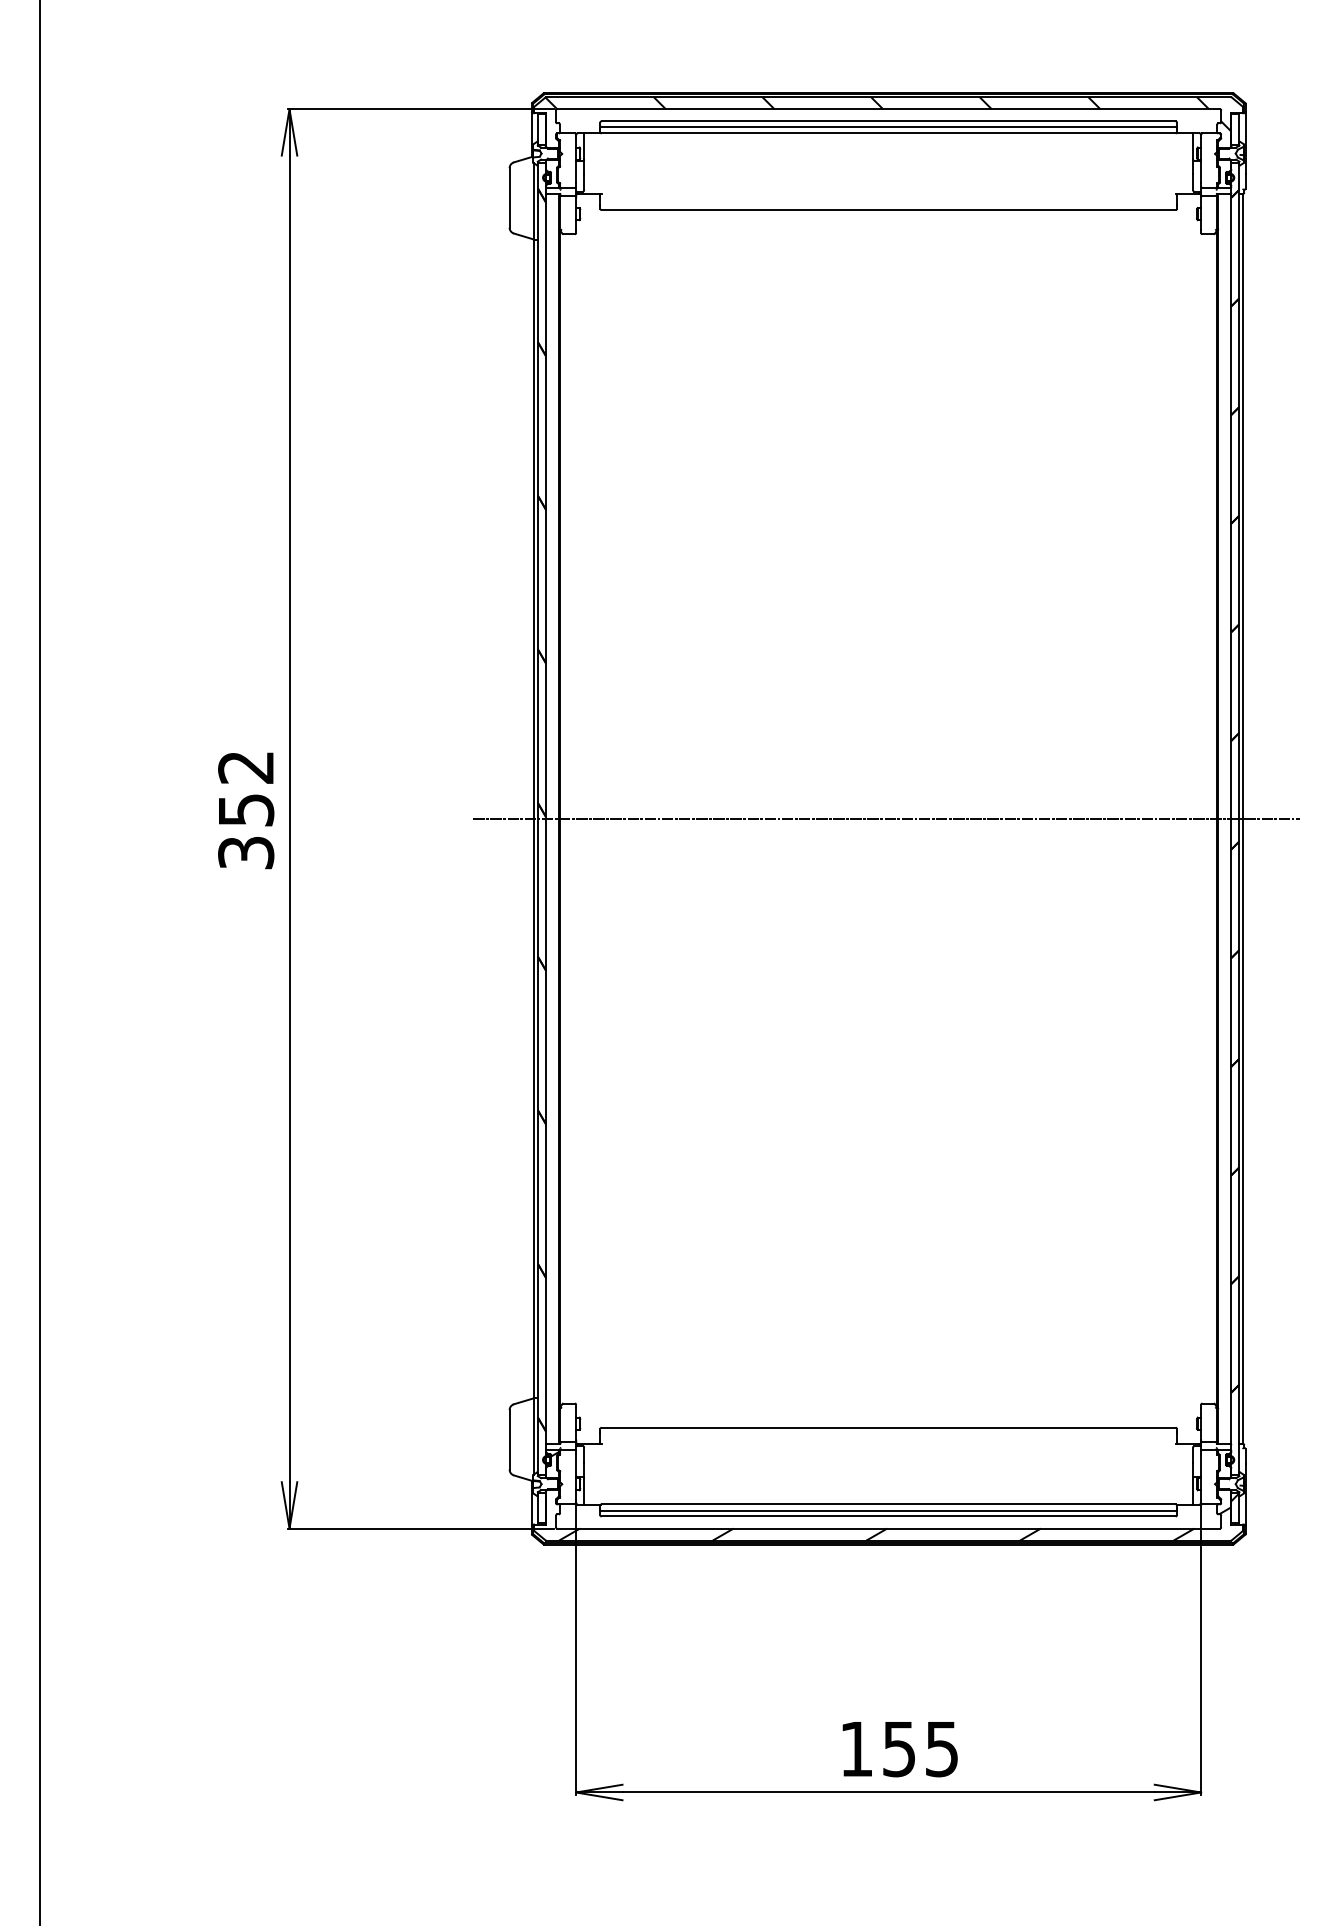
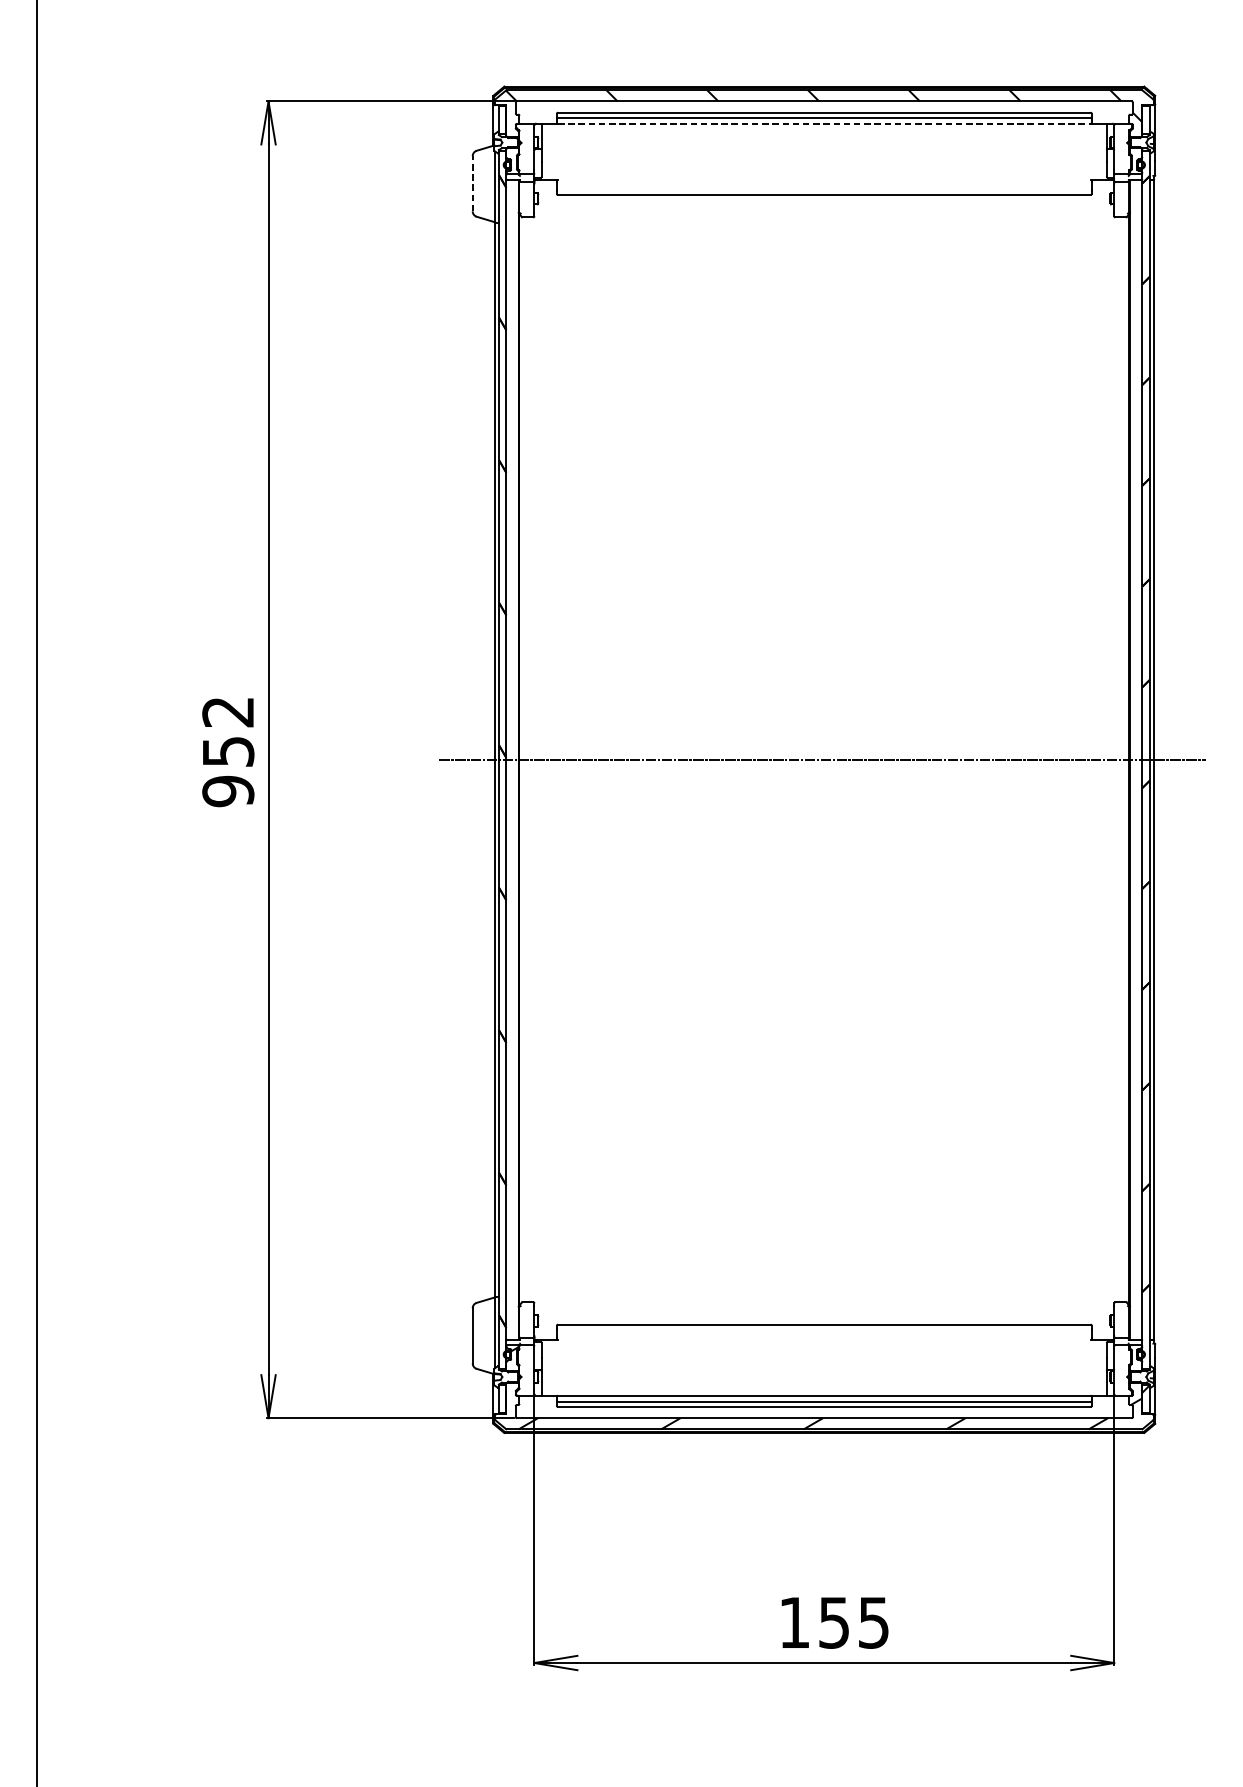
line: (889, 133) -> (825, 123), solid -> dashed
line: (509, 197) -> (472, 183), solid -> dashed
text: (246, 852) -> (228, 790), 352 -> 952

